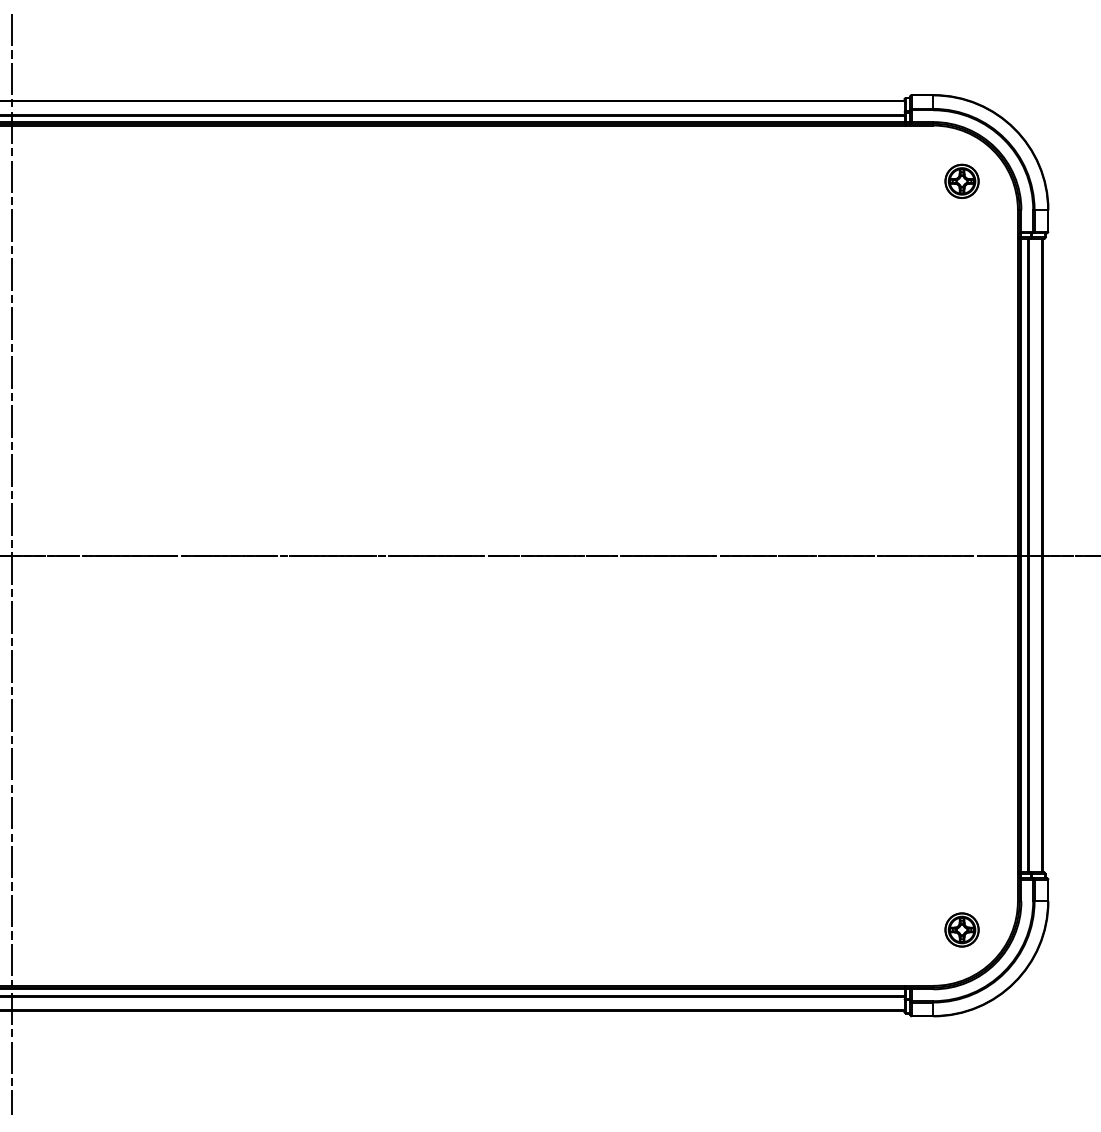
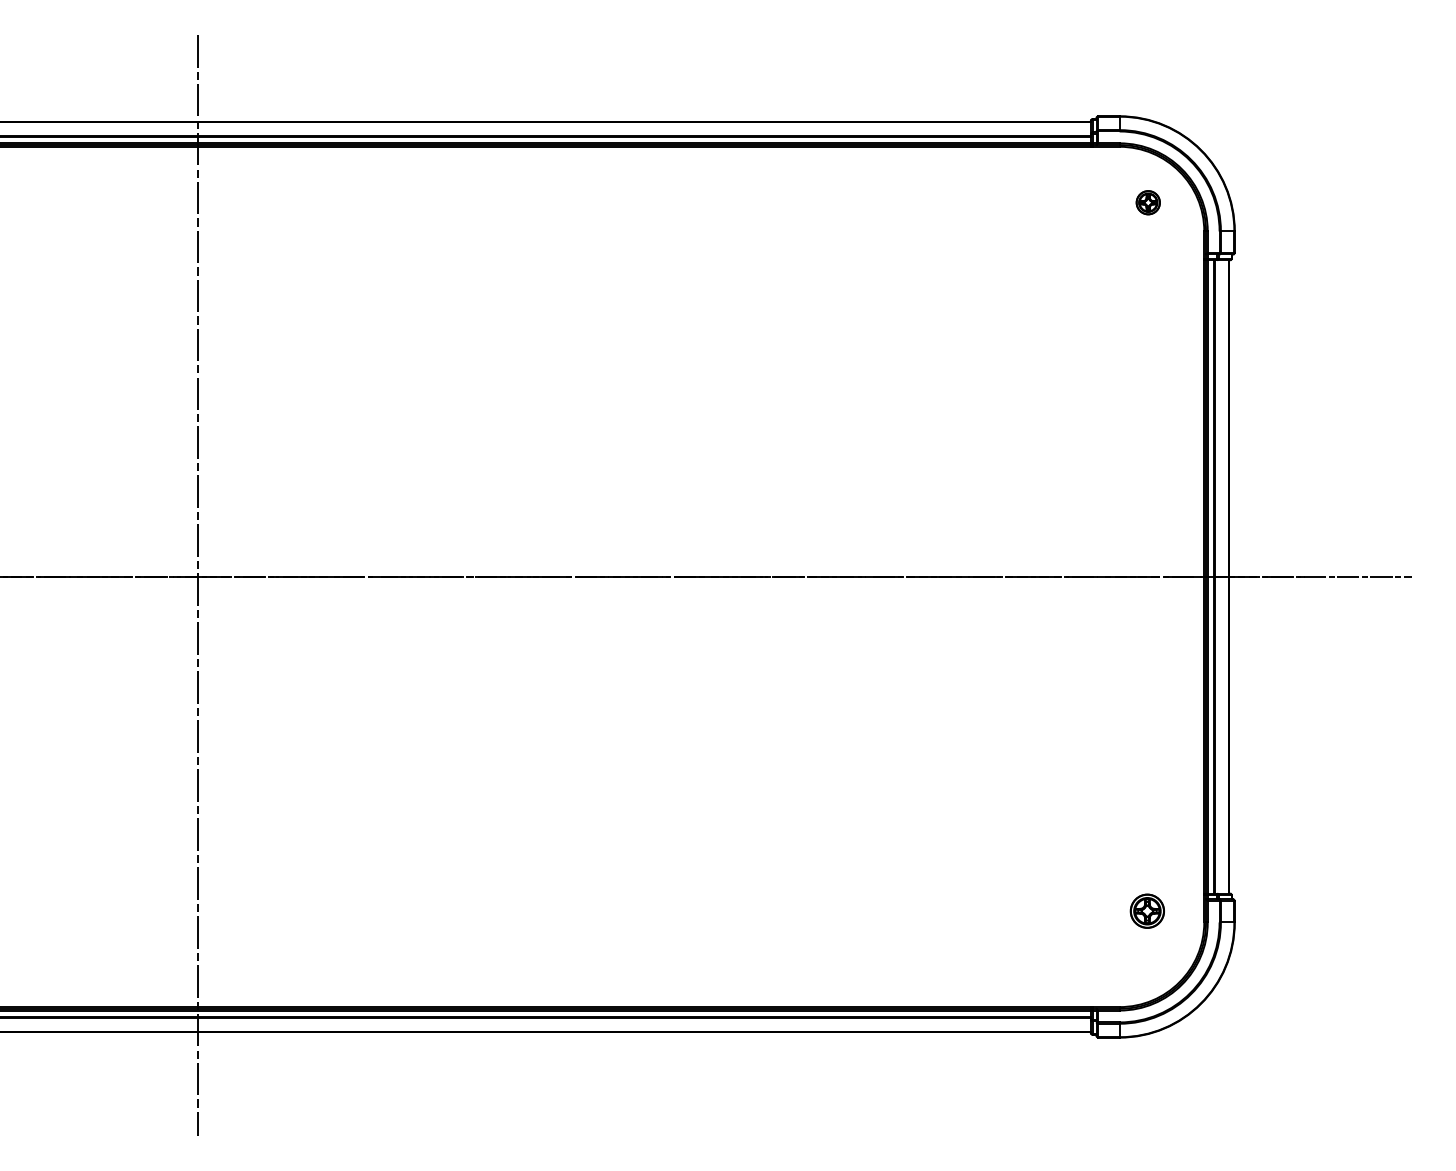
part: (961, 181) -> (1147, 202), size x0.7
part: (961, 929) -> (1146, 910), moved

